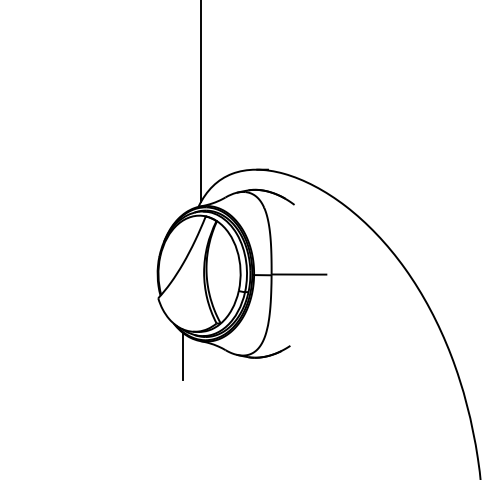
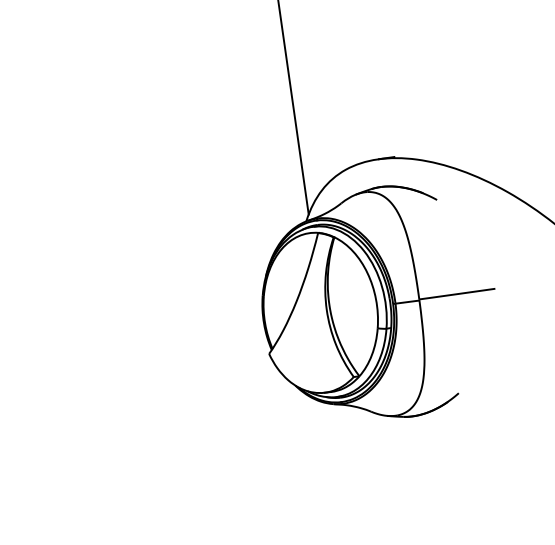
line: (183, 356) -> (314, 428), removed

